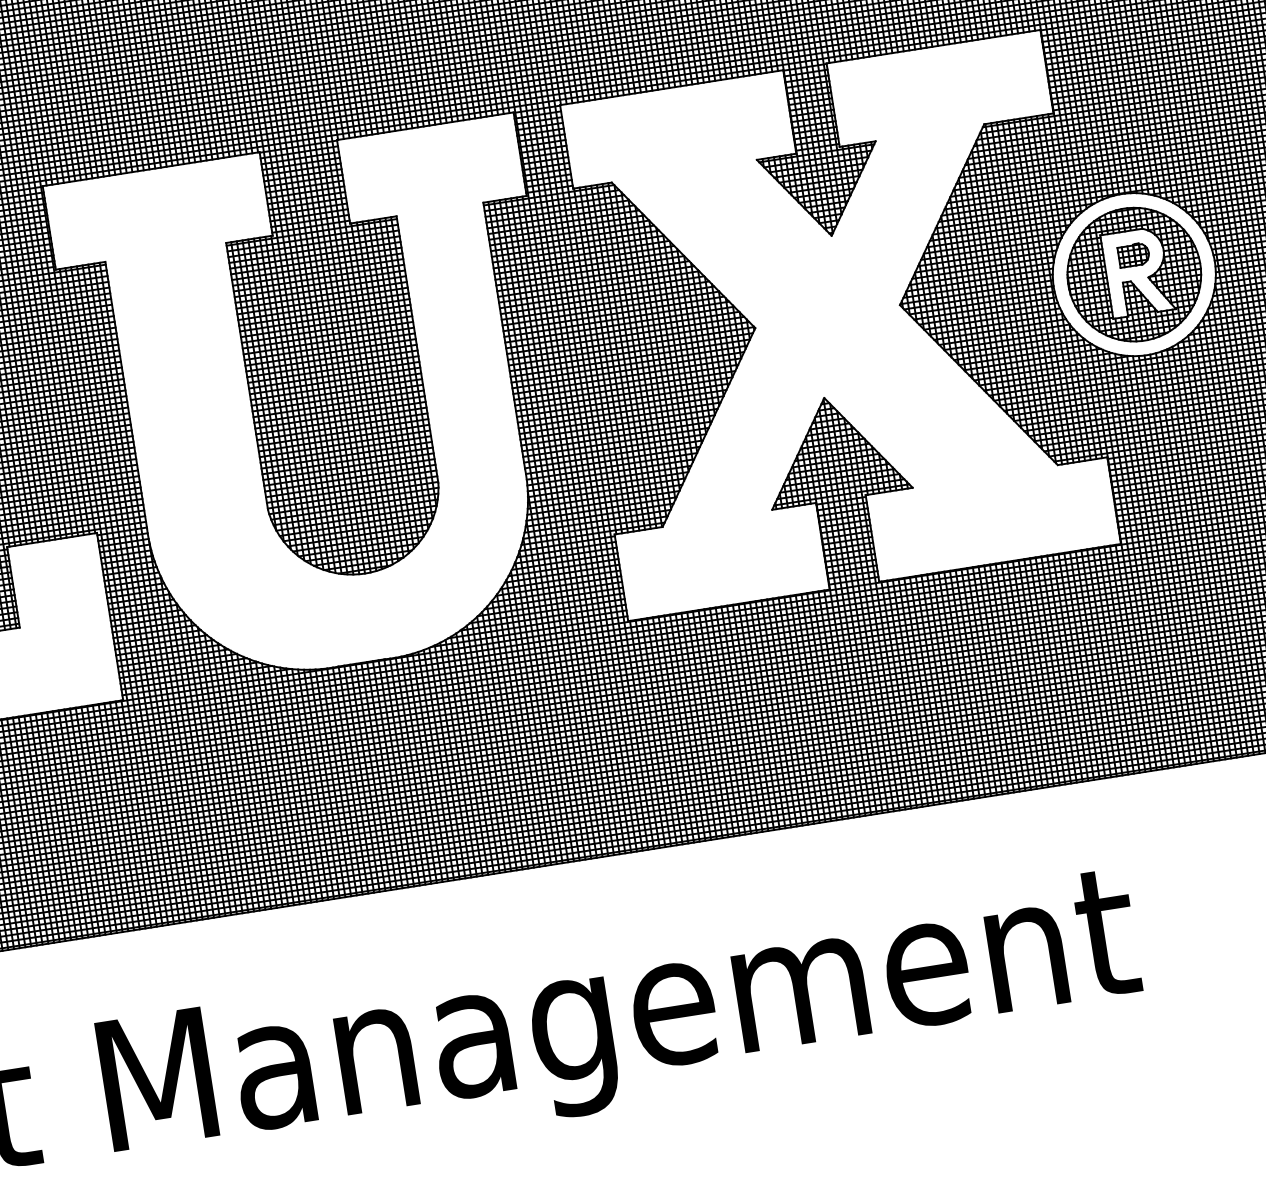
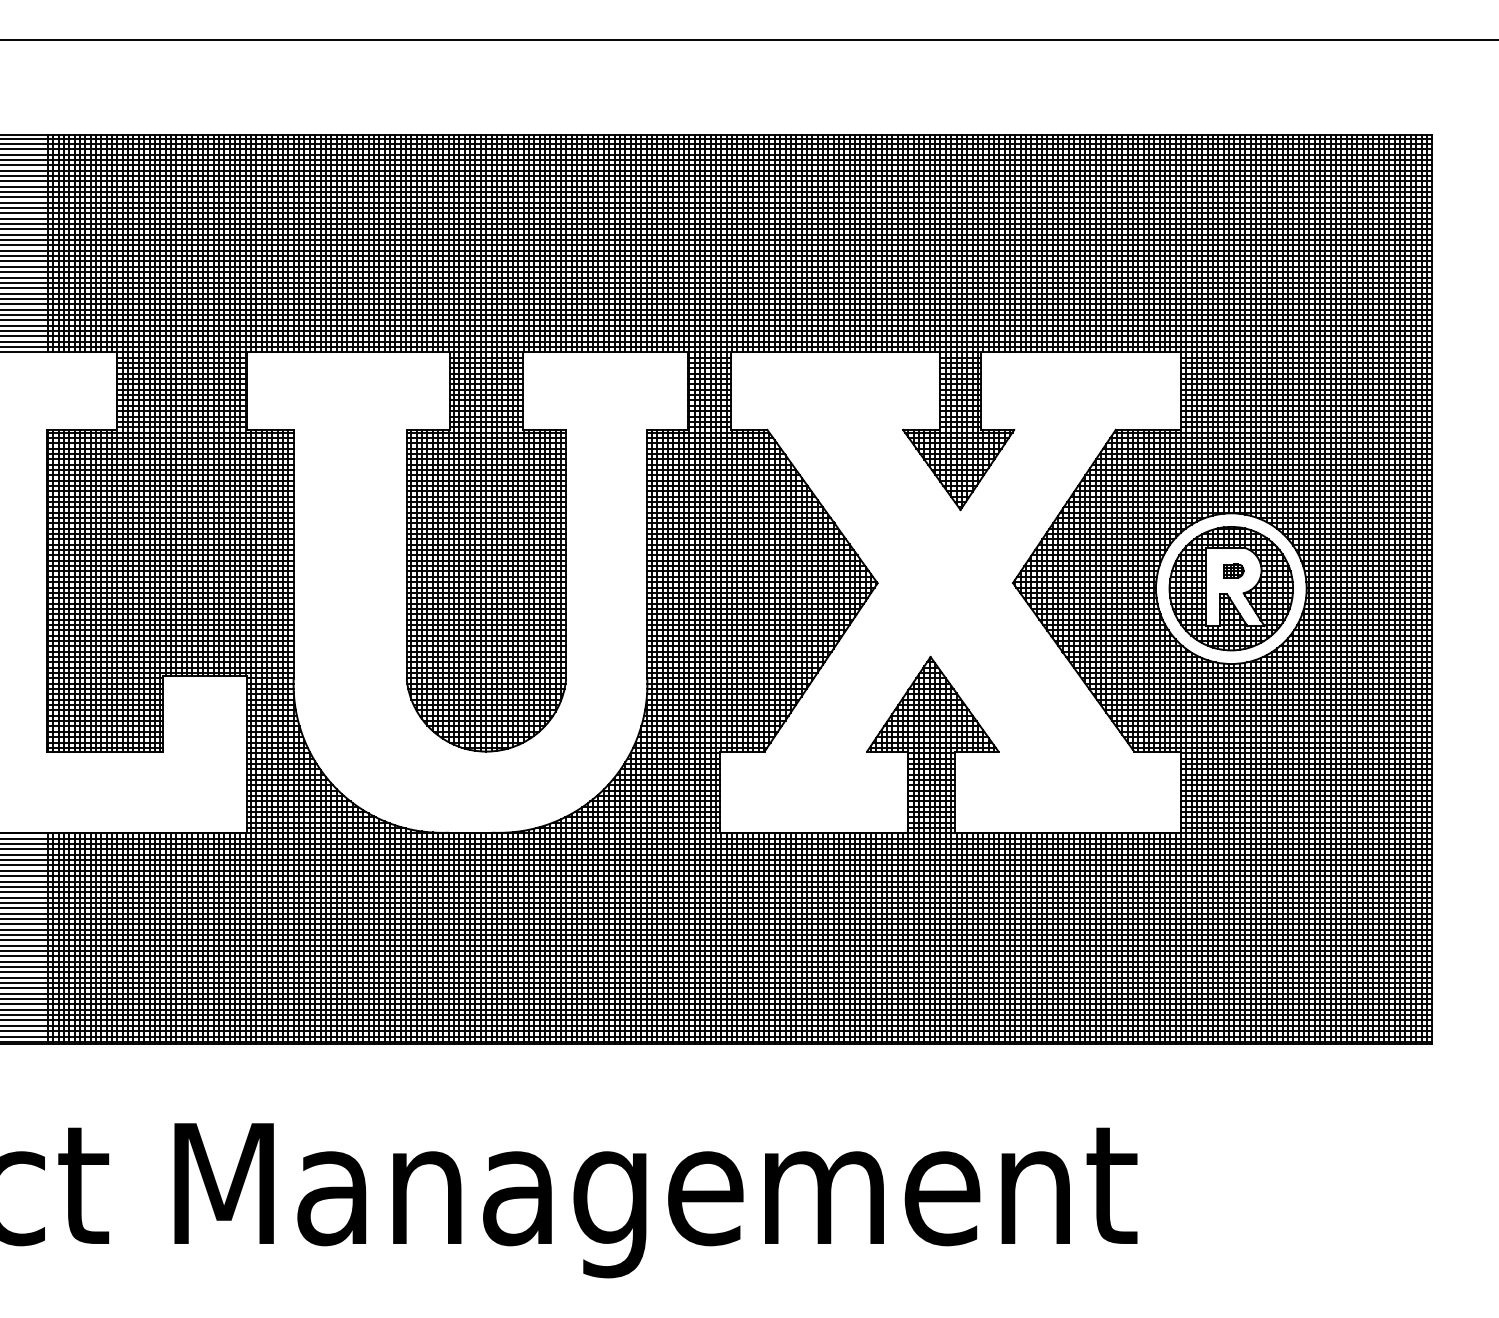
part: (1133, 254) -> (1233, 570), size x0.7

